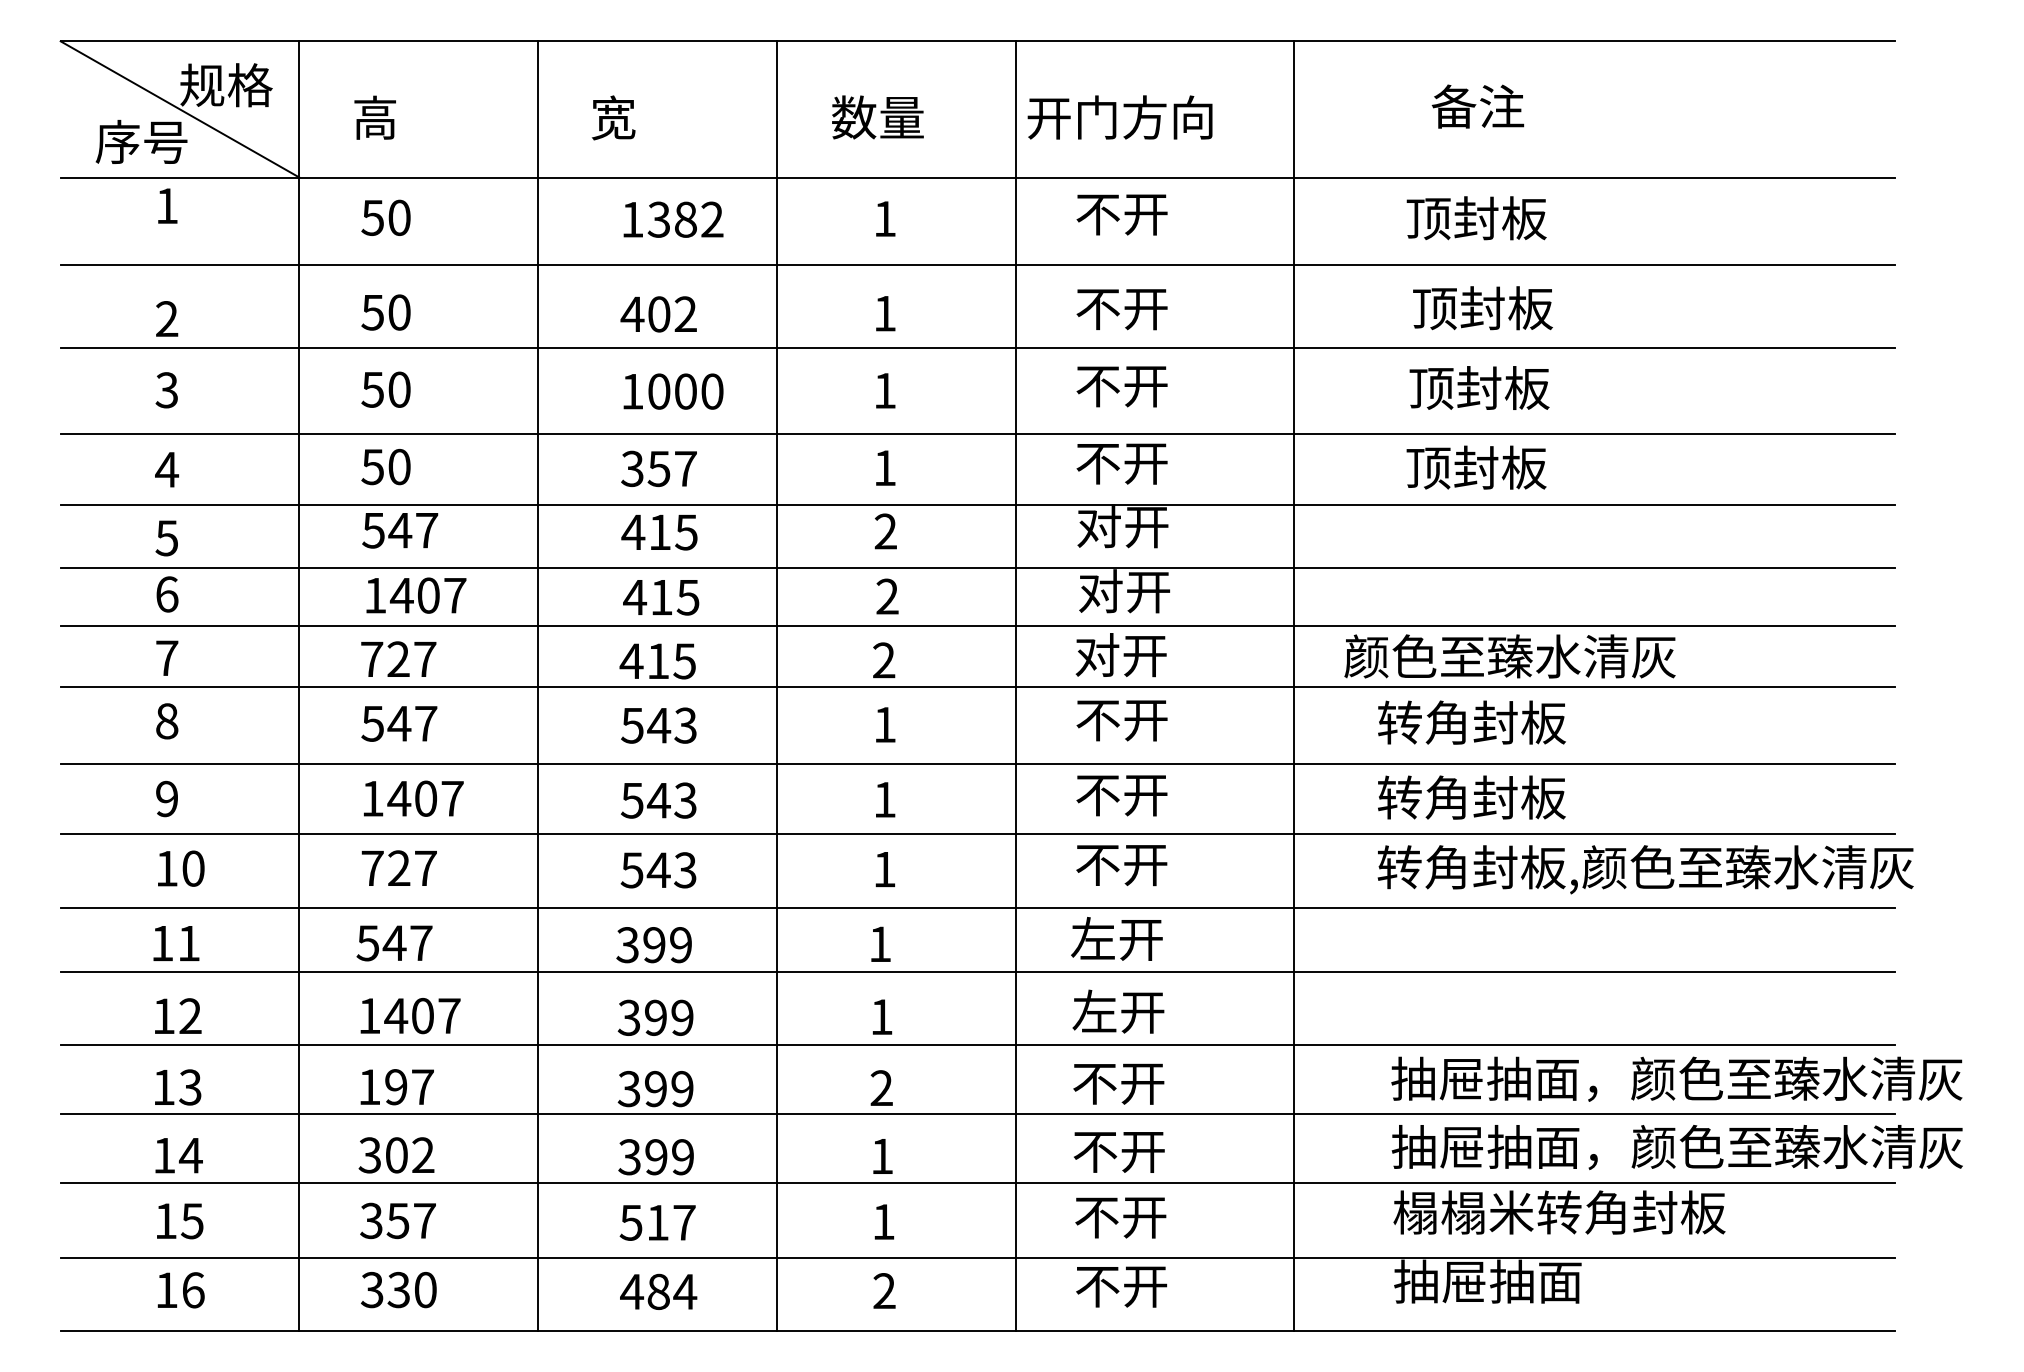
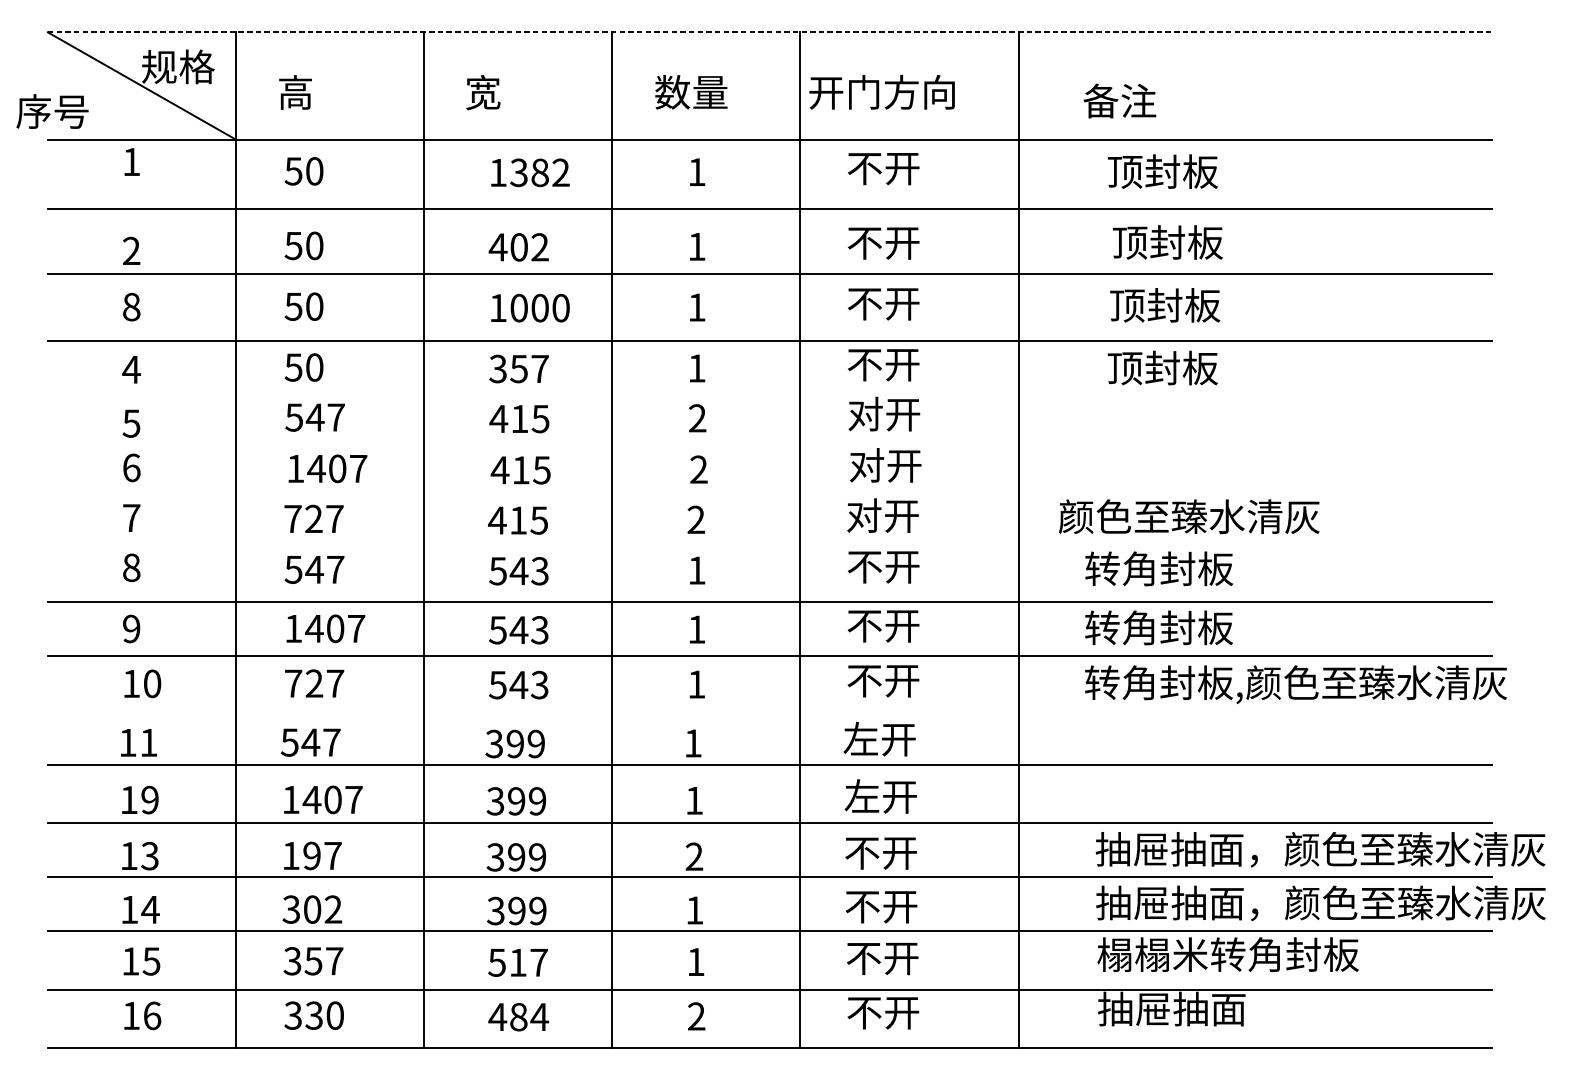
line: (977, 41) -> (769, 32), solid -> dashed
text: (1477, 106) -> (1119, 100), moved
text: (141, 141) -> (52, 111), moved
text: (166, 390) -> (131, 307), 3 -> 8
line: (977, 504) -> (769, 397), removed
line: (977, 568) -> (769, 447), removed
line: (977, 626) -> (769, 493), removed
line: (977, 686) -> (769, 540), removed
line: (977, 908) -> (769, 715), removed
text: (190, 1016) -> (150, 800), 12 -> 19

